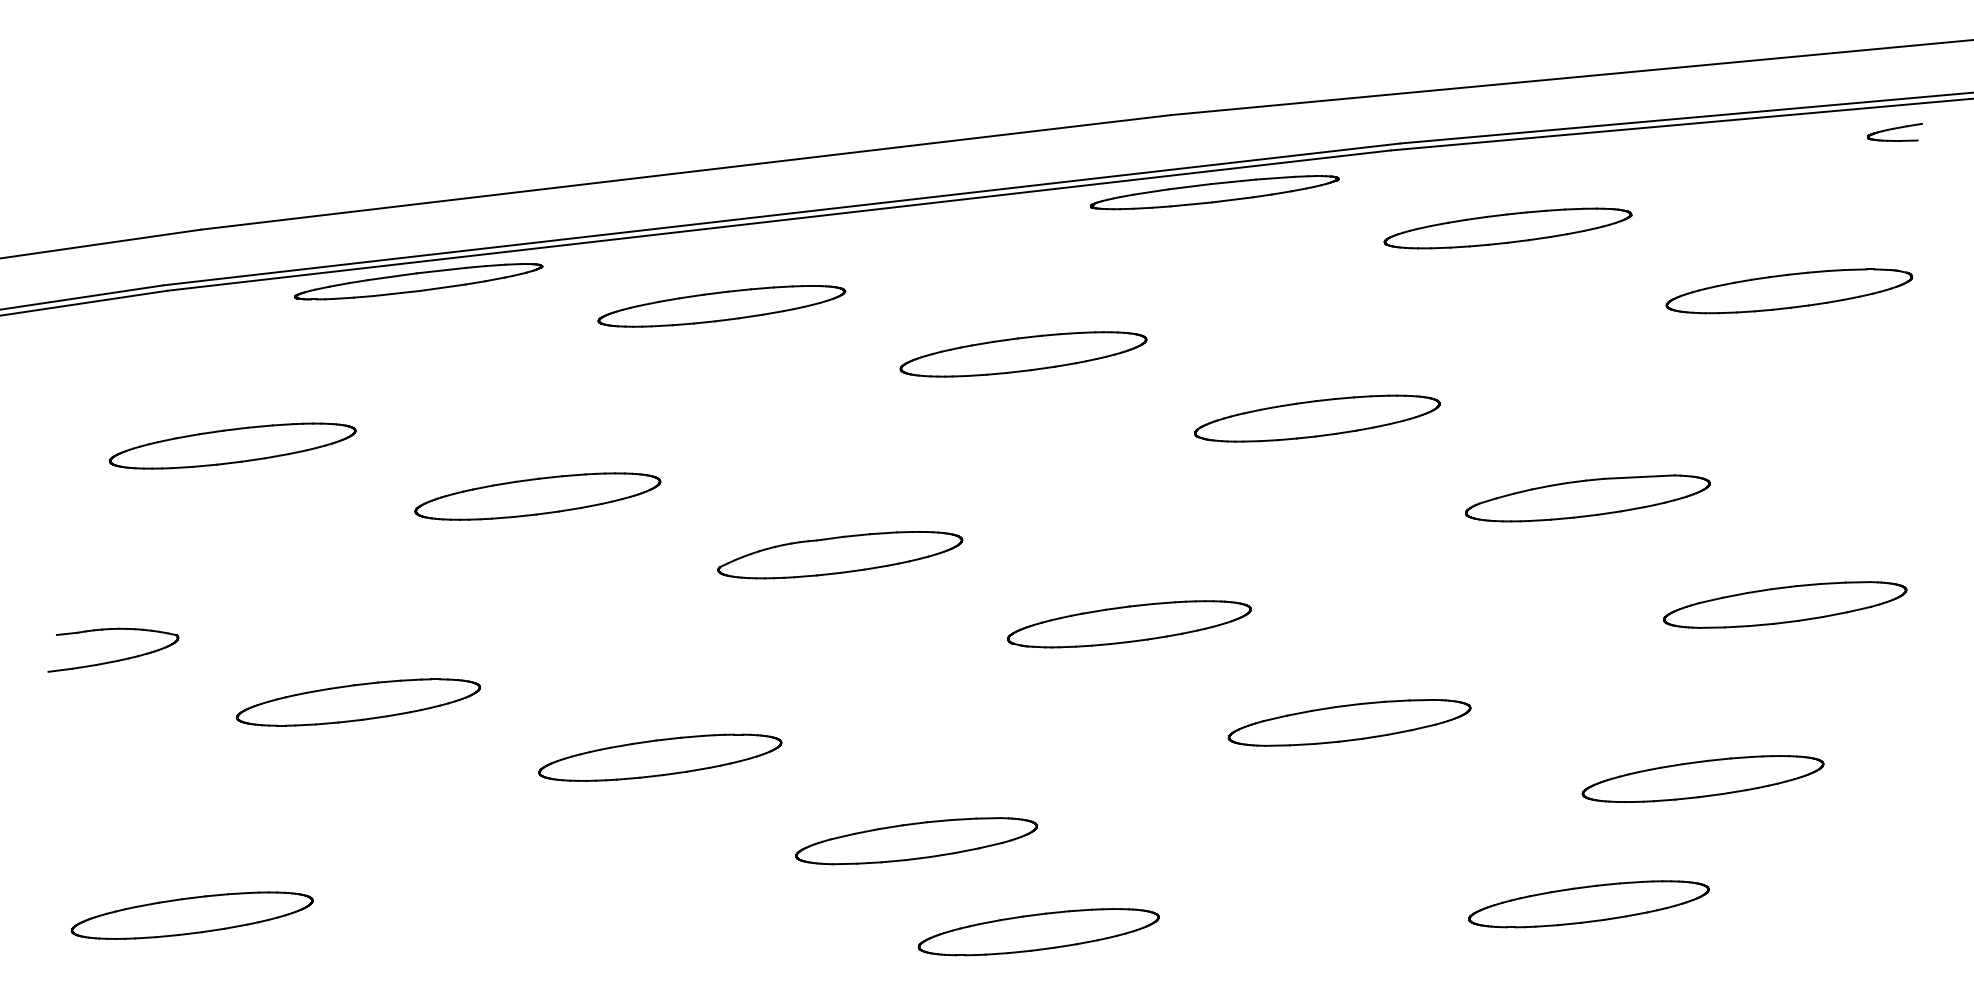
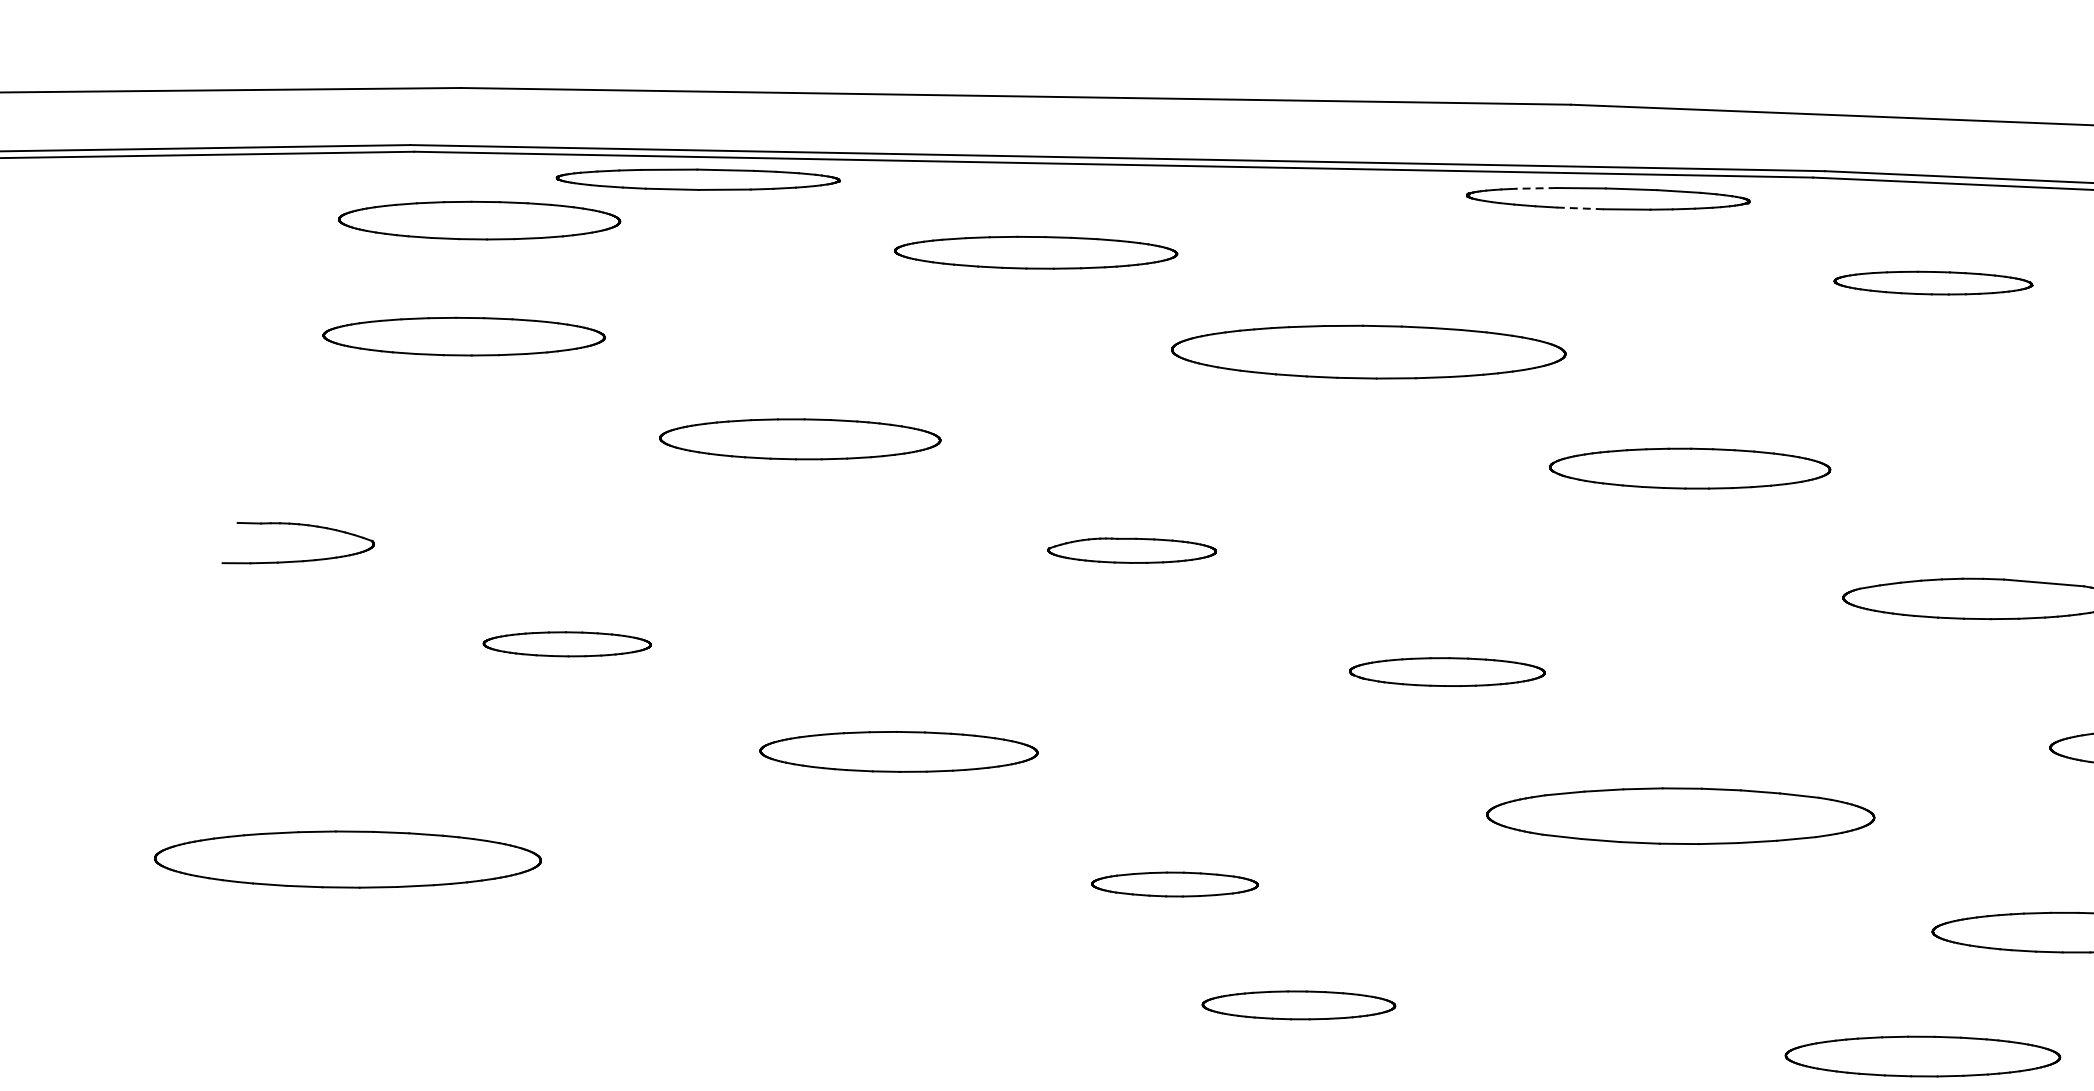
line: (1150, 192) -> (1536, 188), solid -> dashed
line: (1191, 204) -> (1580, 208), solid -> dashed
part: (1507, 228) -> (1932, 283), size x0.7
part: (232, 342) -> (479, 219), added
part: (1023, 354) -> (1368, 352), size x1.4
part: (840, 555) -> (1132, 551), size x0.6
part: (1129, 624) -> (1447, 672), size x0.7
part: (358, 702) -> (567, 644), size x0.6
part: (1349, 722) -> (1680, 815), size x1.4
part: (916, 841) -> (1174, 884), size x0.6
part: (191, 915) -> (347, 859), size x1.4
part: (1038, 932) -> (1298, 1005), size x0.7

